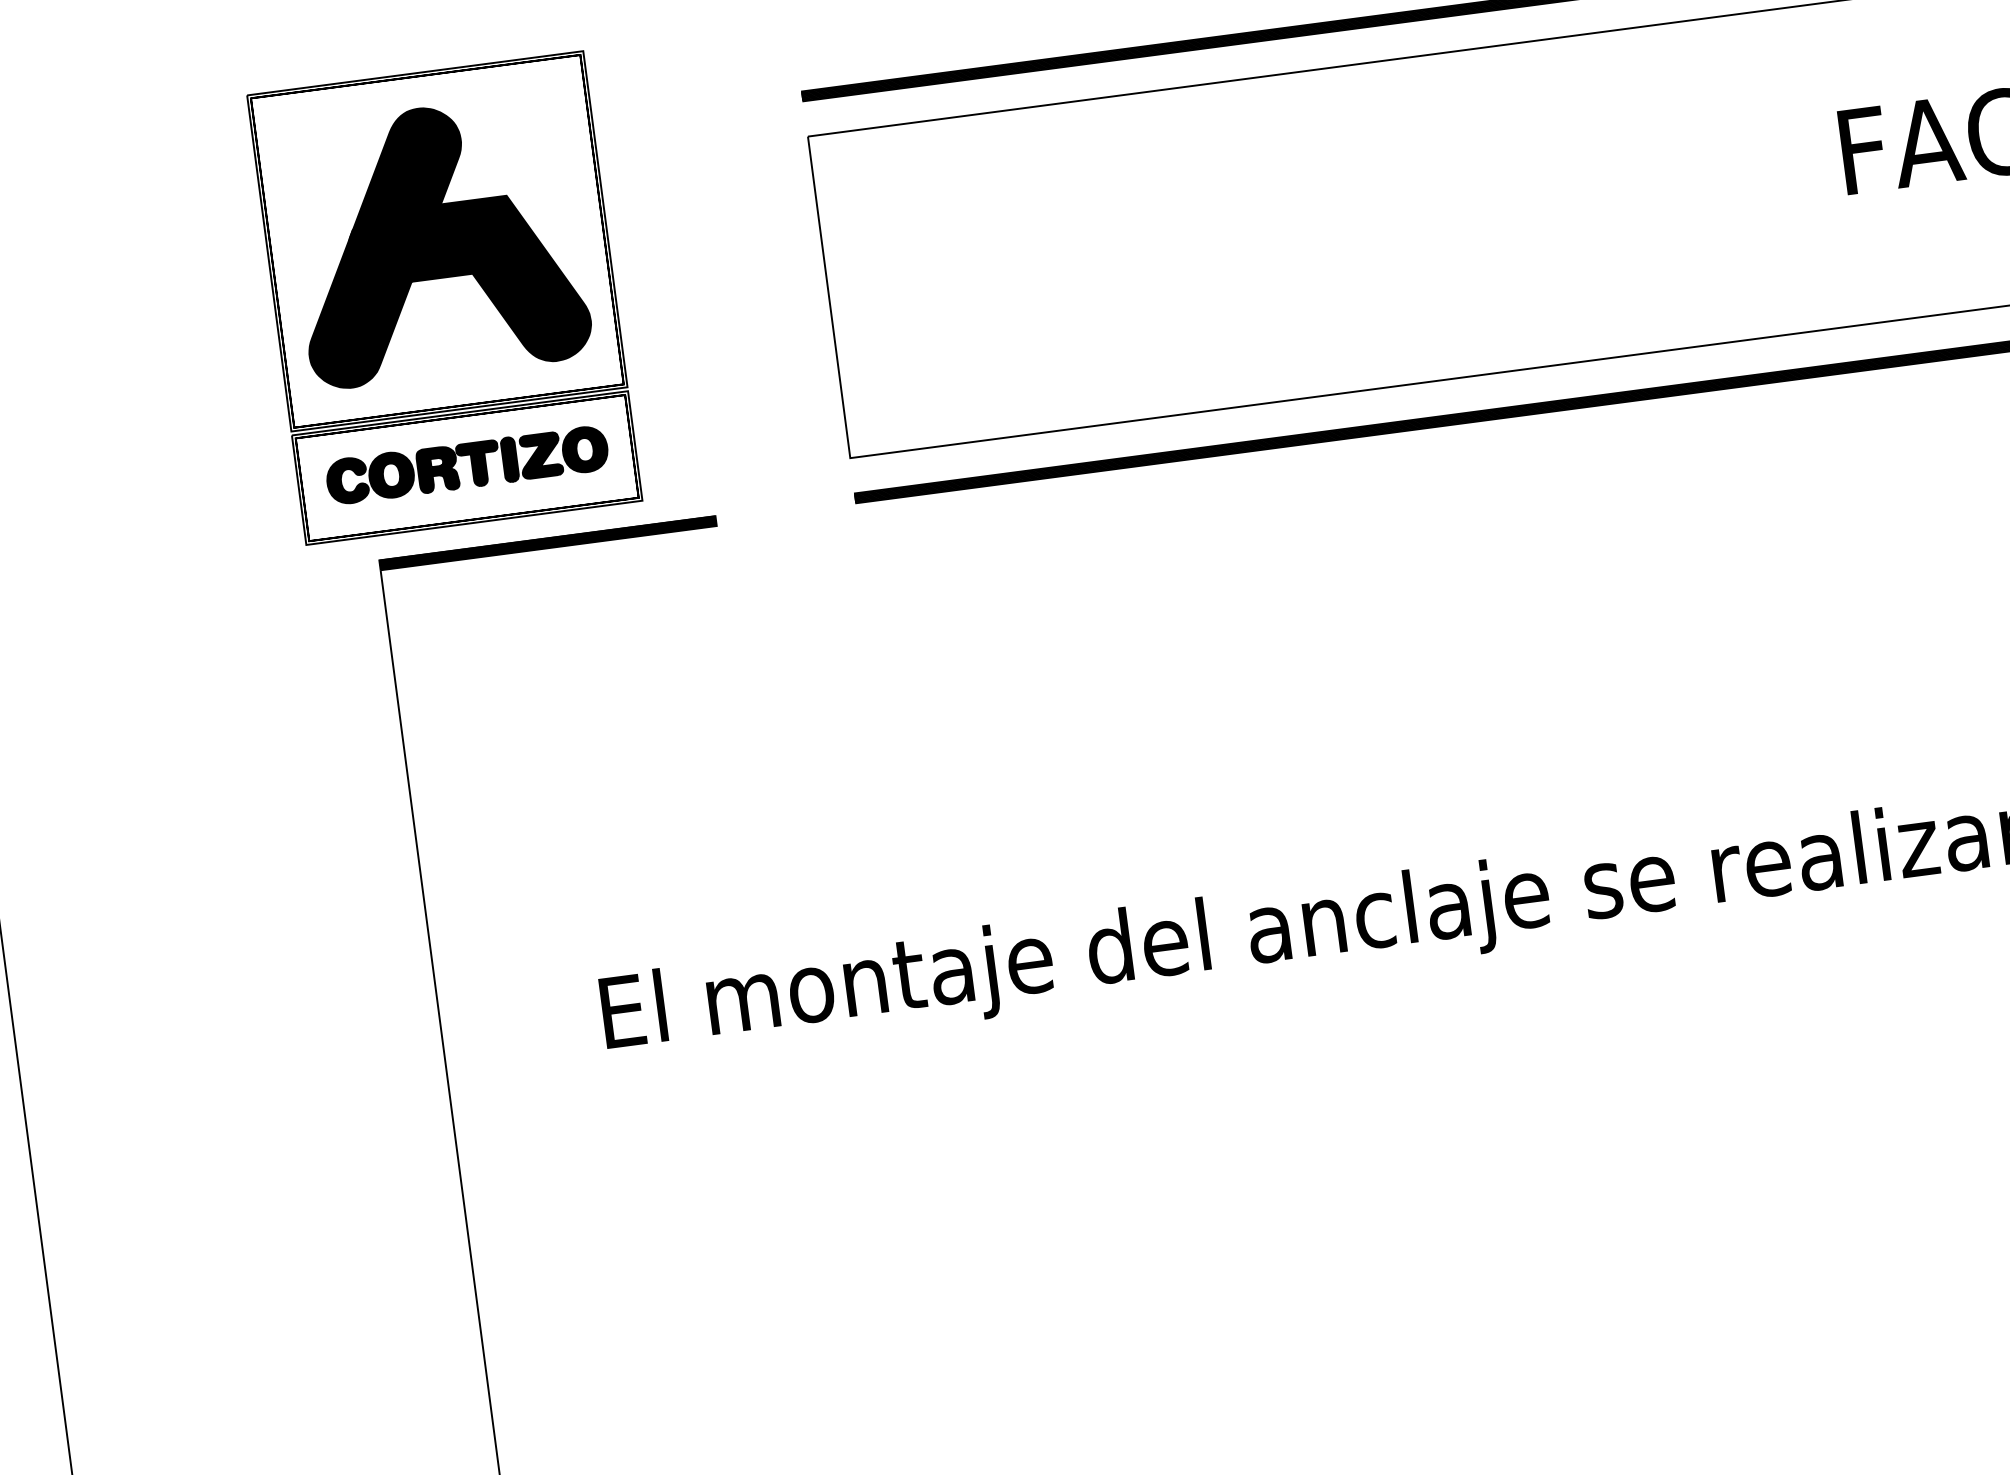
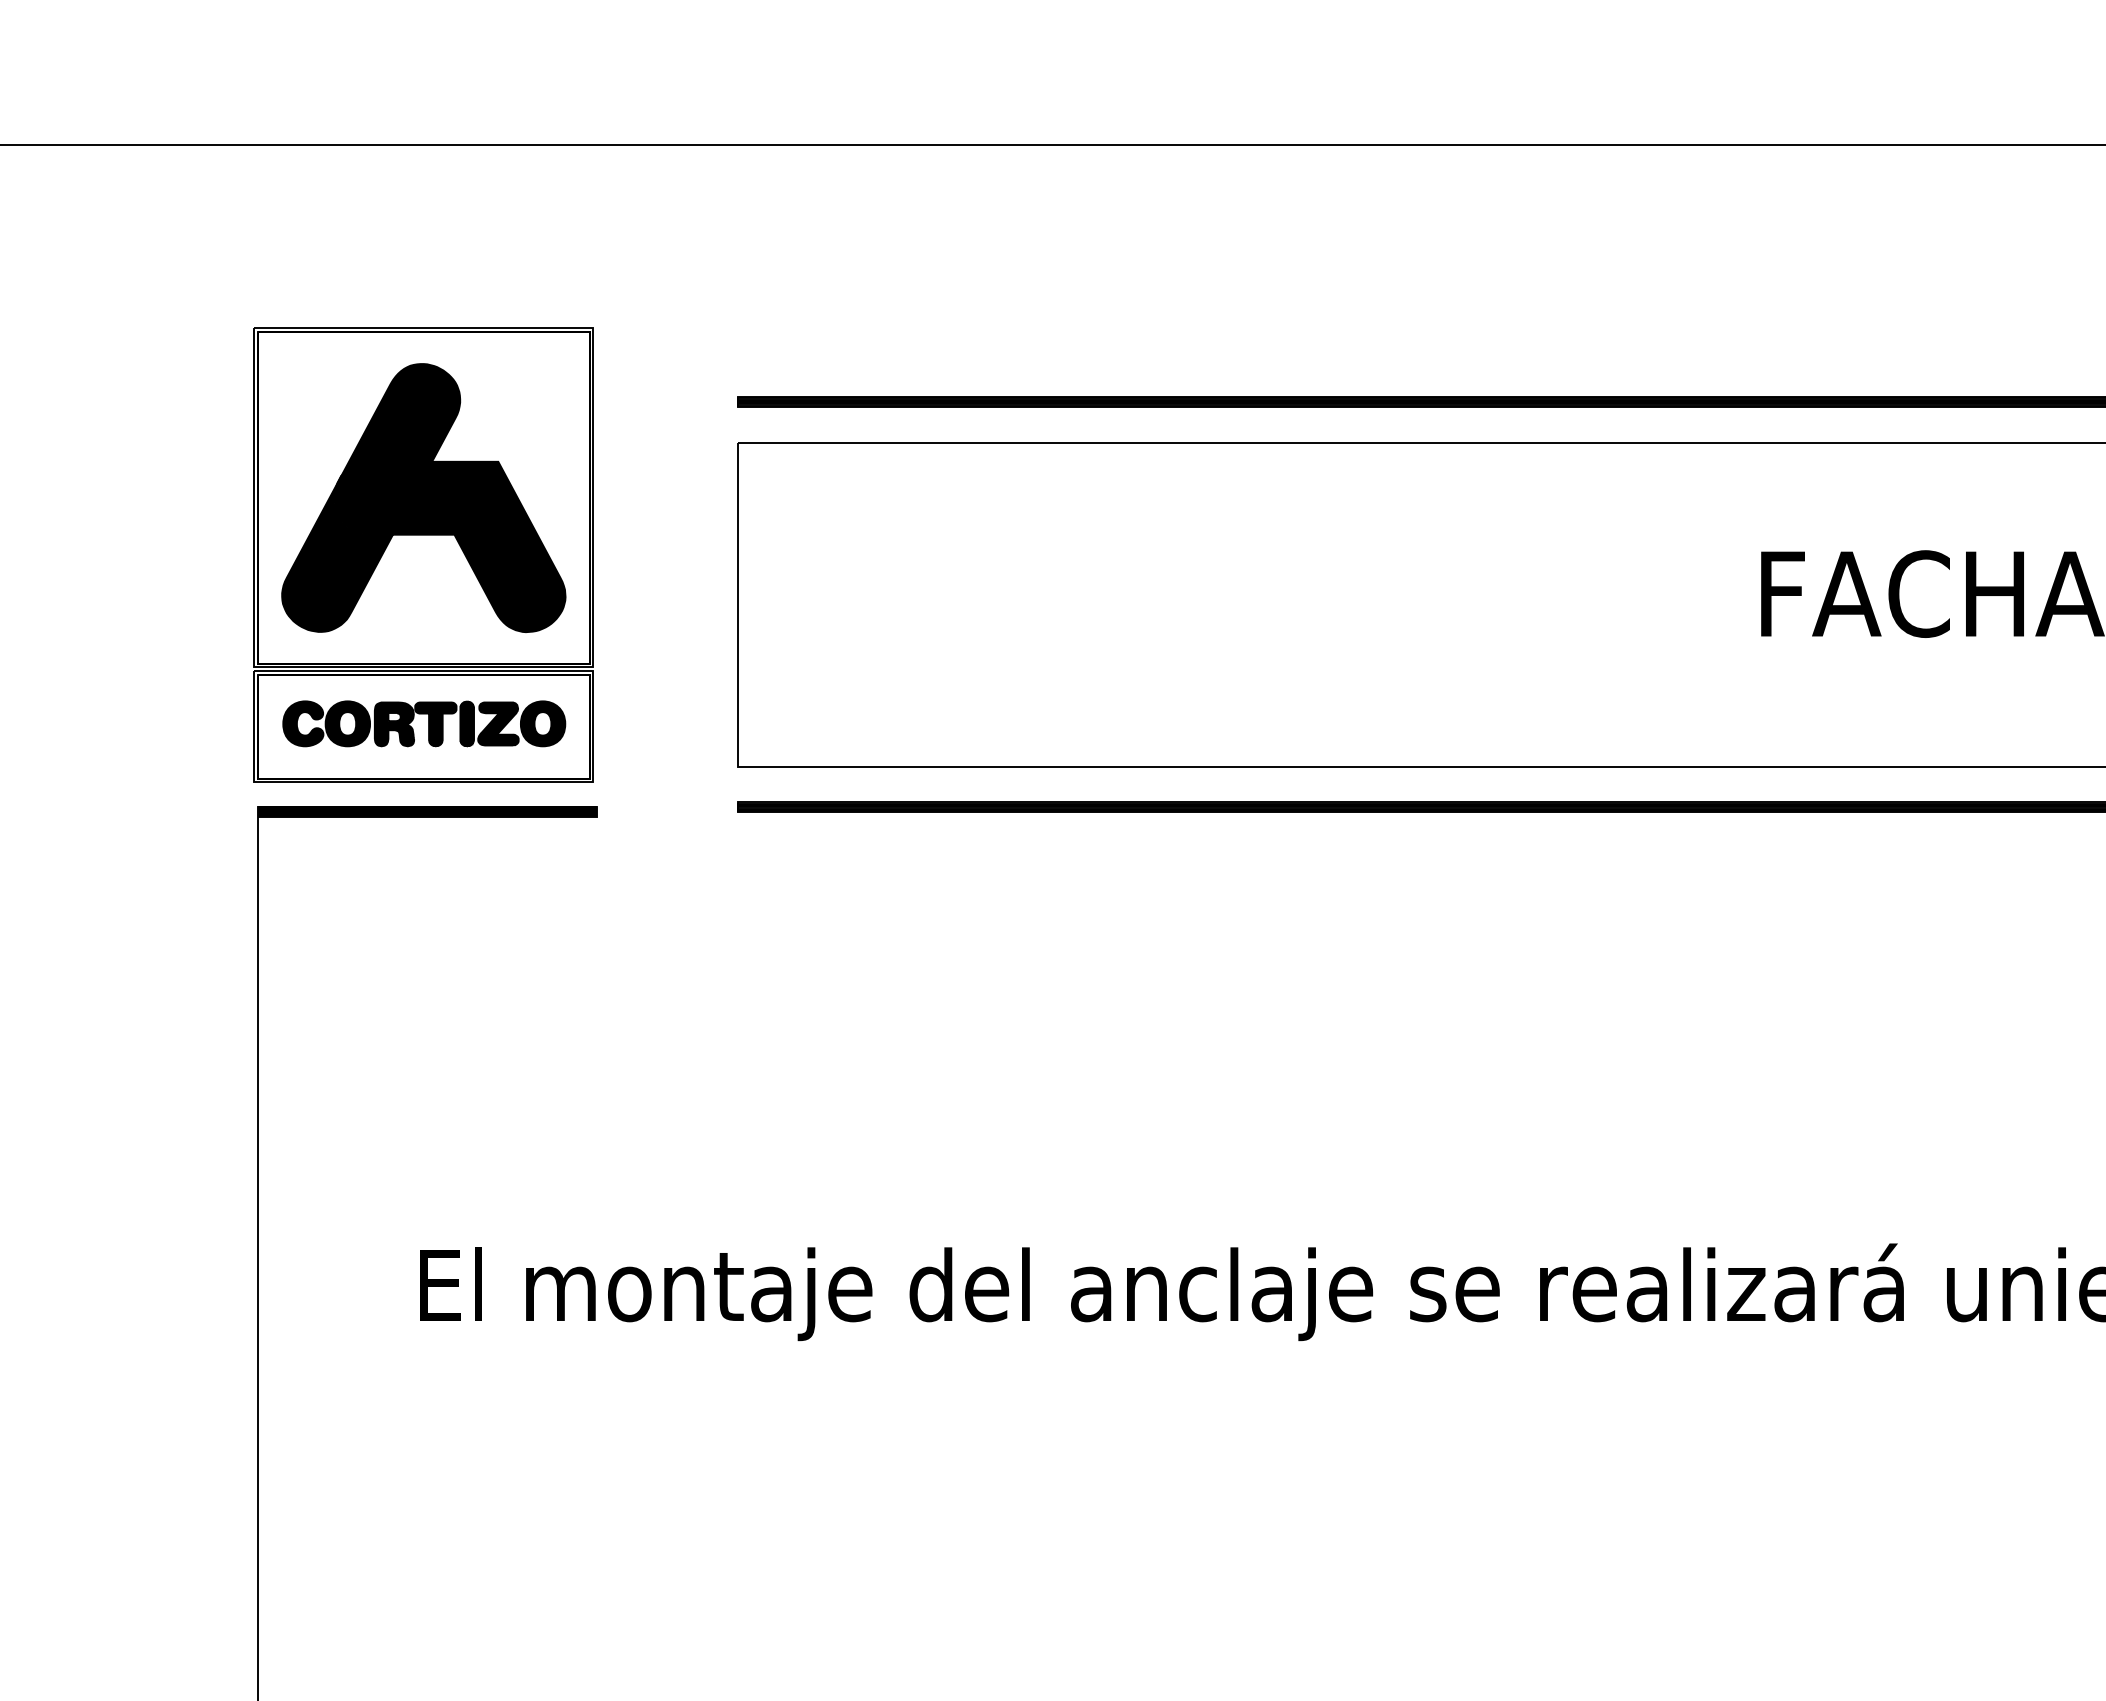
part: (444, 297) -> (423, 554), moved

